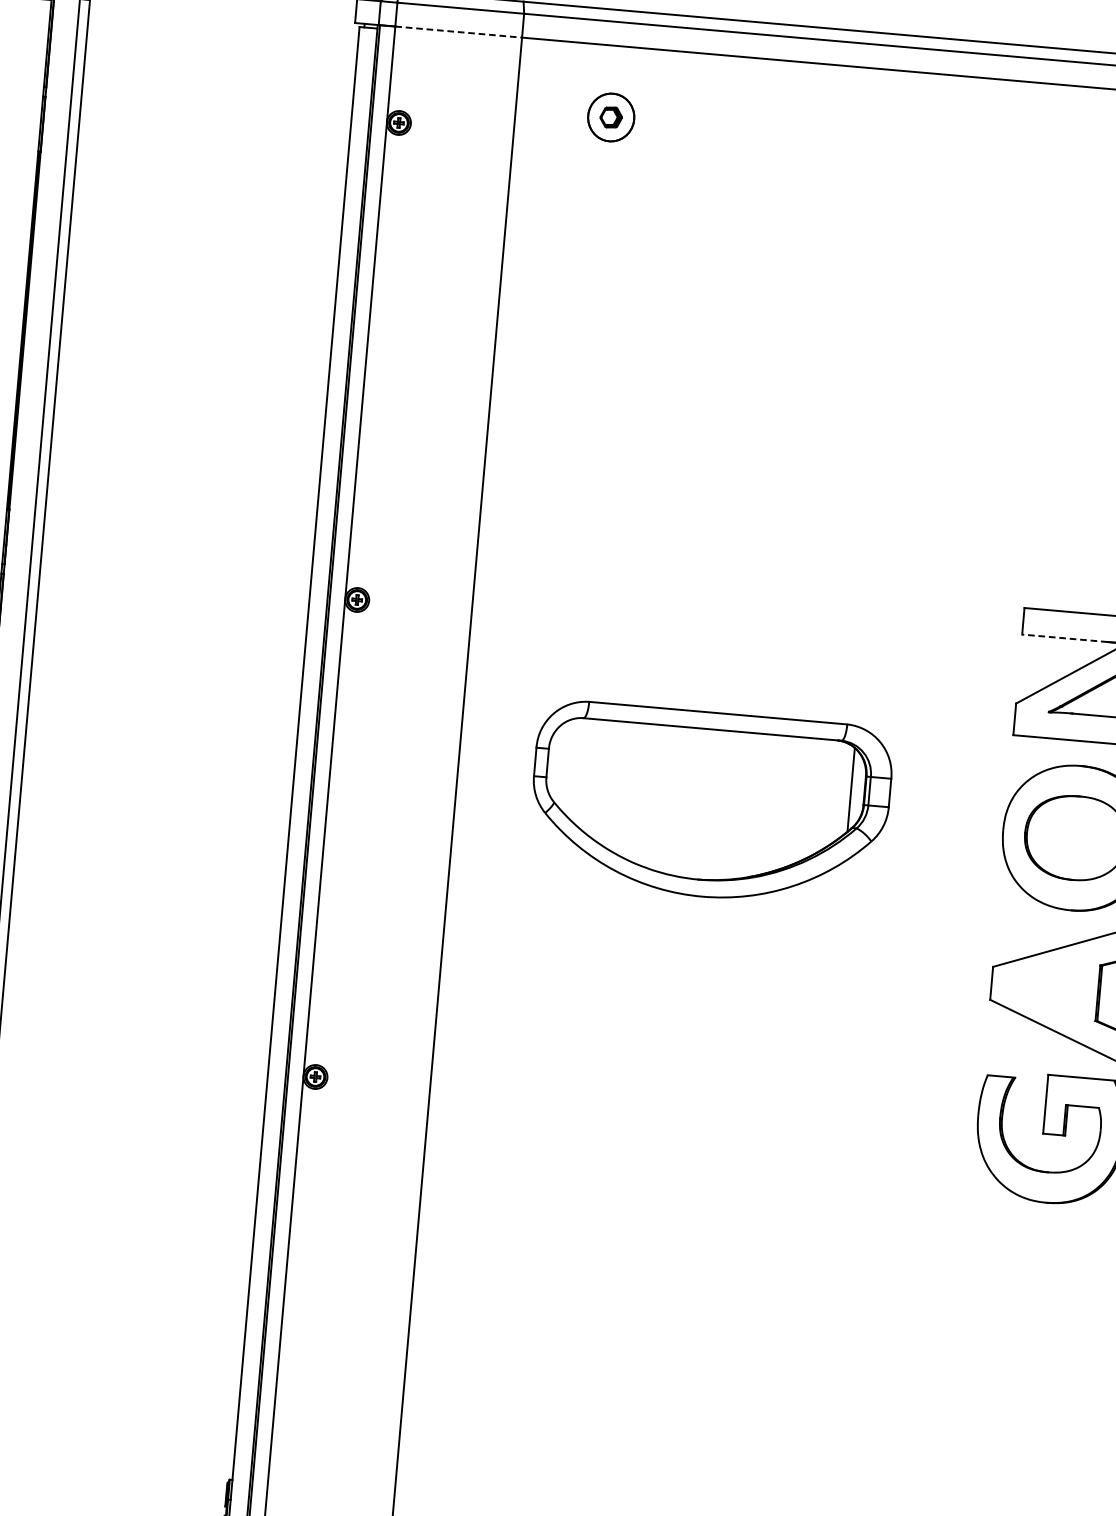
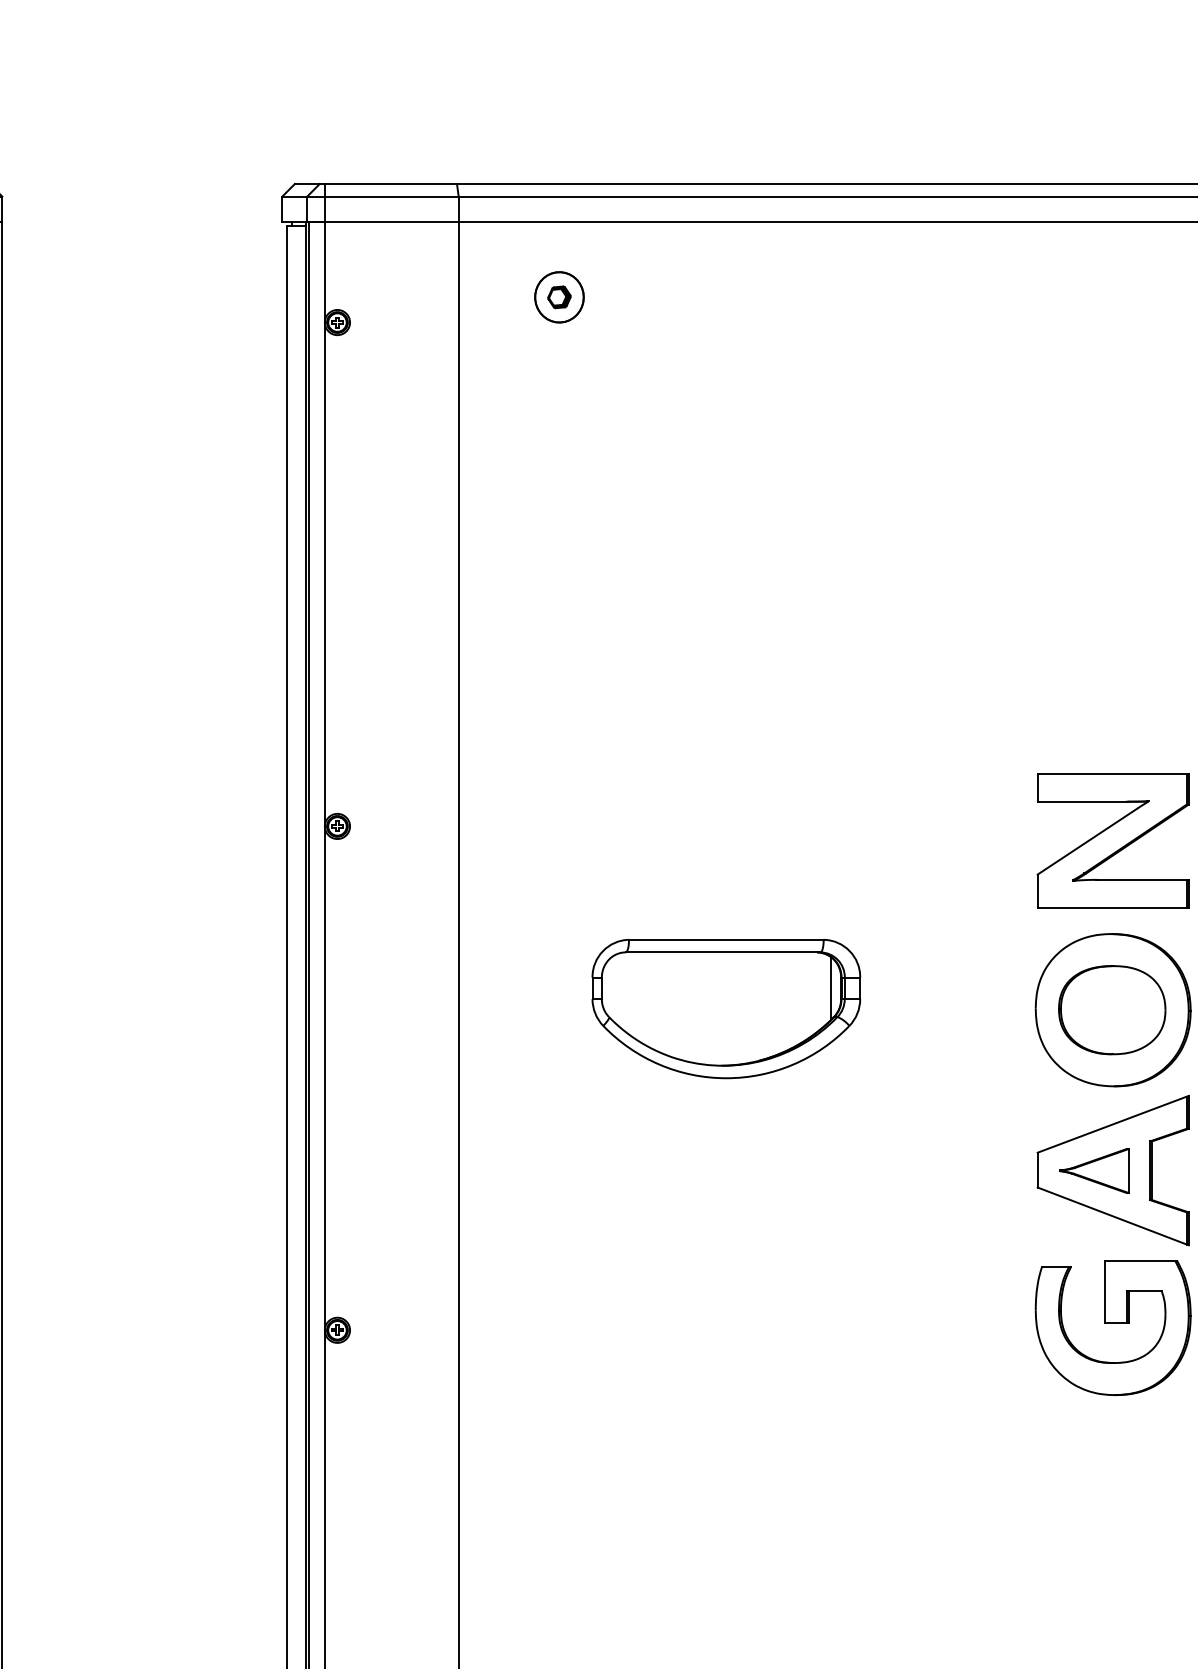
line: (458, 31) -> (391, 221), dashed -> solid
line: (1064, 638) -> (1082, 801), dashed -> solid
part: (710, 805) -> (726, 1009), size x0.71
part: (1045, 988) -> (1094, 1170), added

